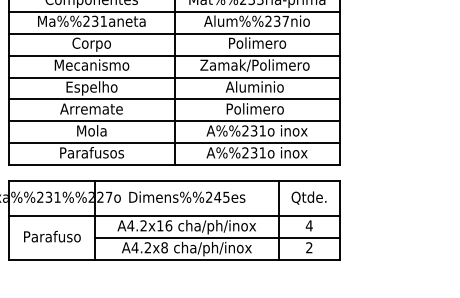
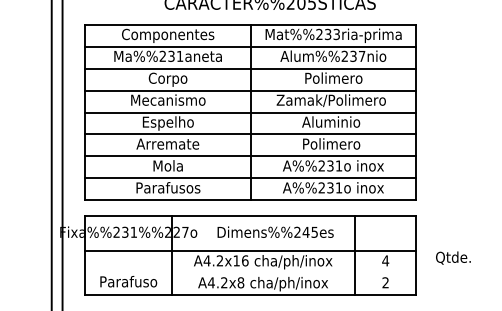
text: (187, 196) -> (275, 231), moved
text: (309, 197) -> (453, 257), moved
text: (52, 236) -> (128, 281), moved
line: (217, 238) -> (293, 273), removed

